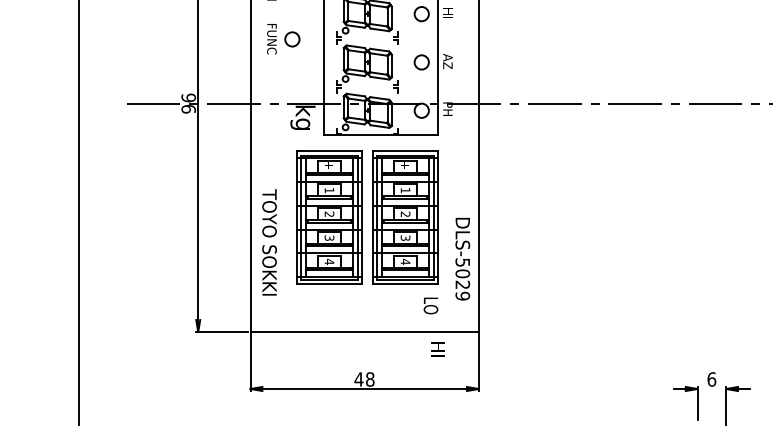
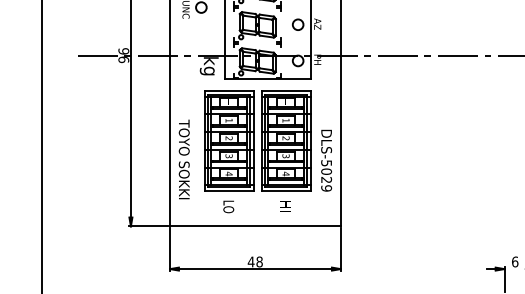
text: (462, 258) -> (326, 160), moved
text: (430, 305) -> (228, 206), moved
text: (437, 349) -> (285, 206), moved

